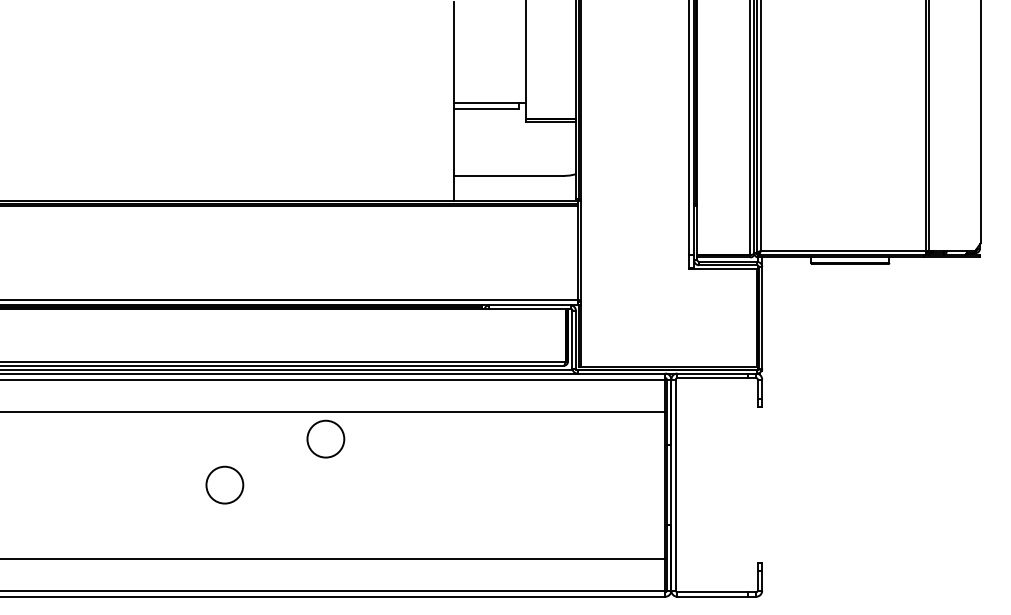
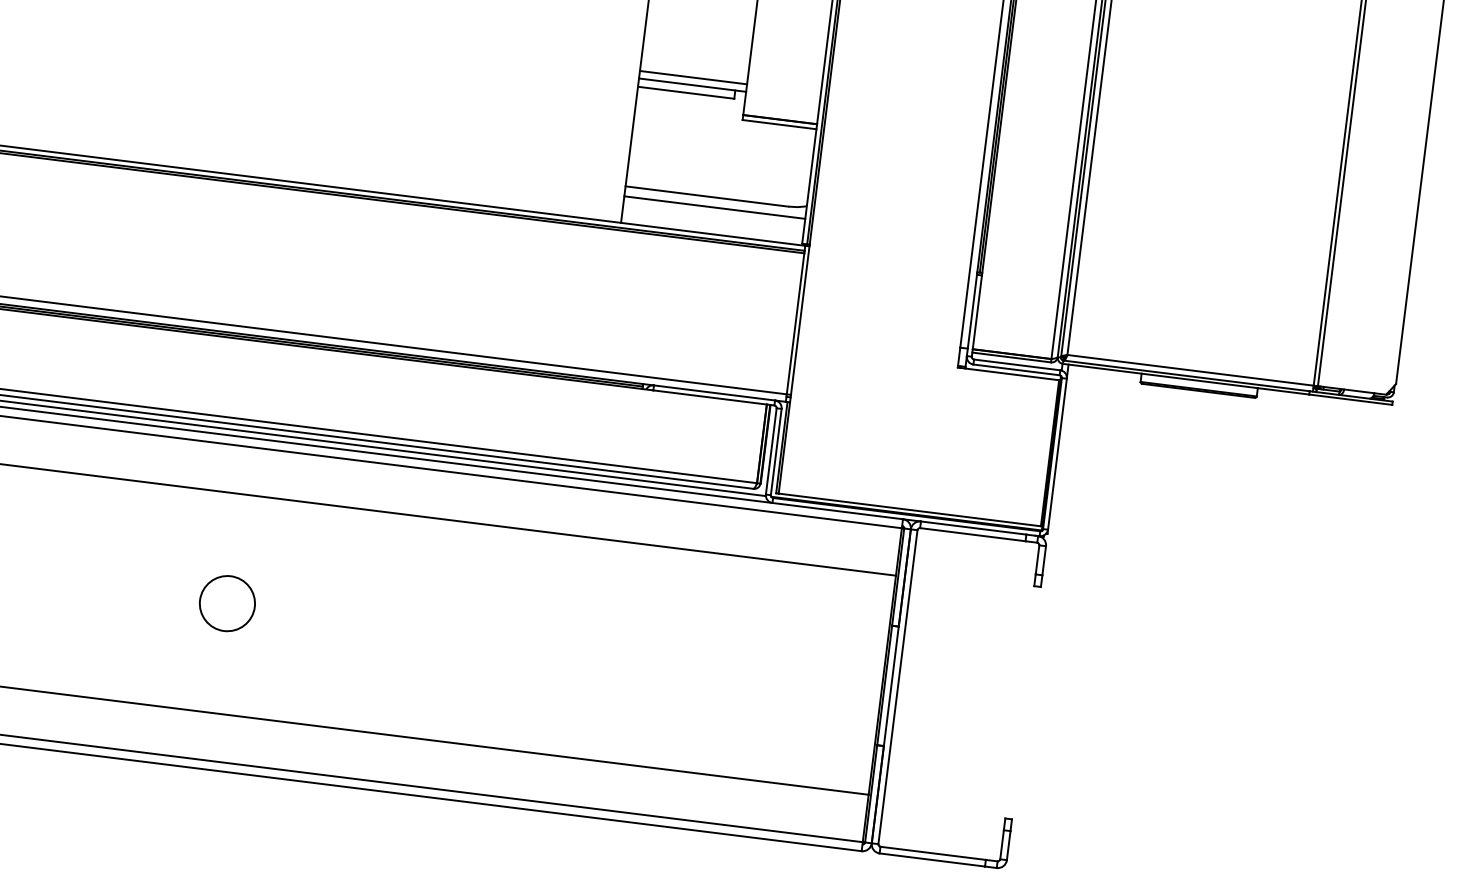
line: (490, 98) -> (694, 77), added
line: (514, 182) -> (714, 207), added
circle: (325, 438) -> (385, 552), removed

